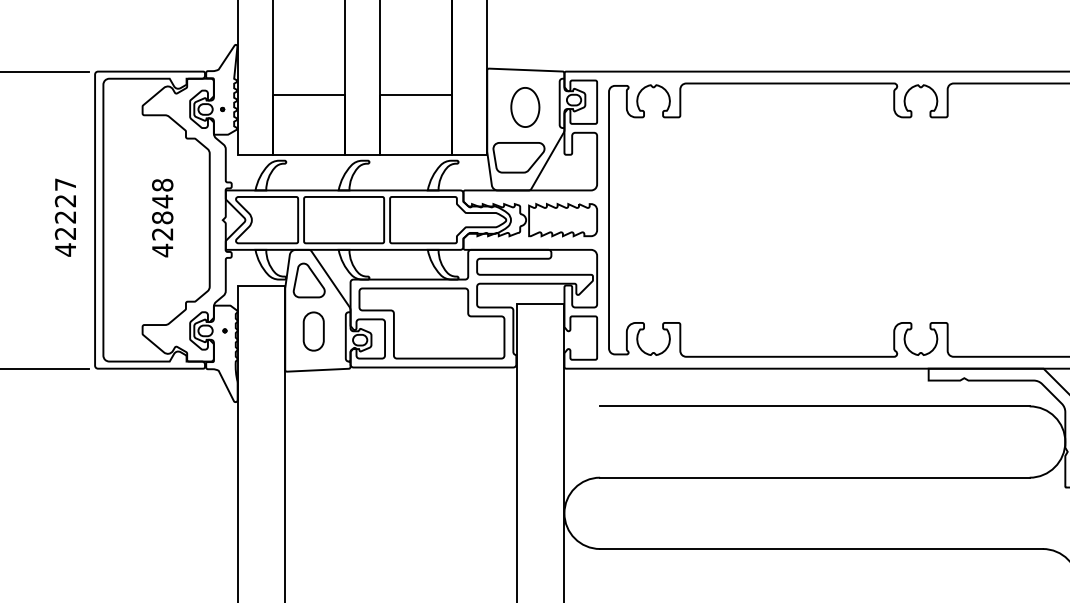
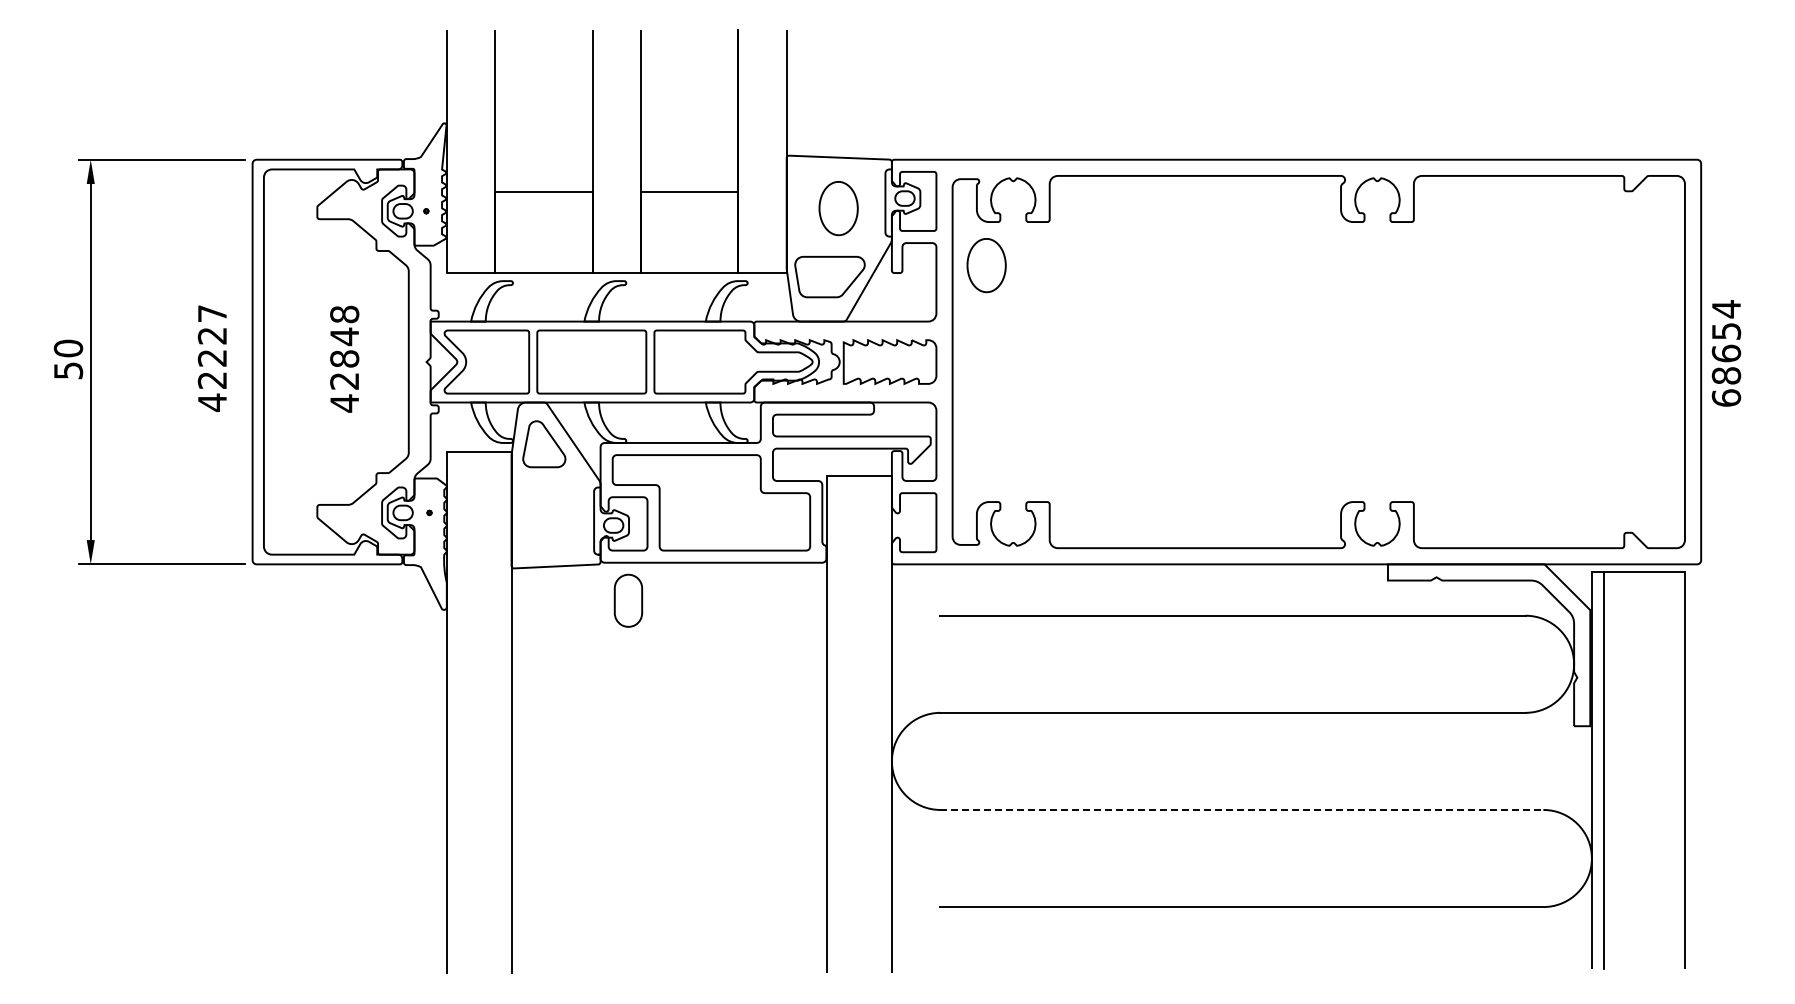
part: (633, 149) -> (986, 265), added
part: (313, 331) -> (628, 600), moved
line: (821, 548) -> (1242, 809), solid -> dashed

